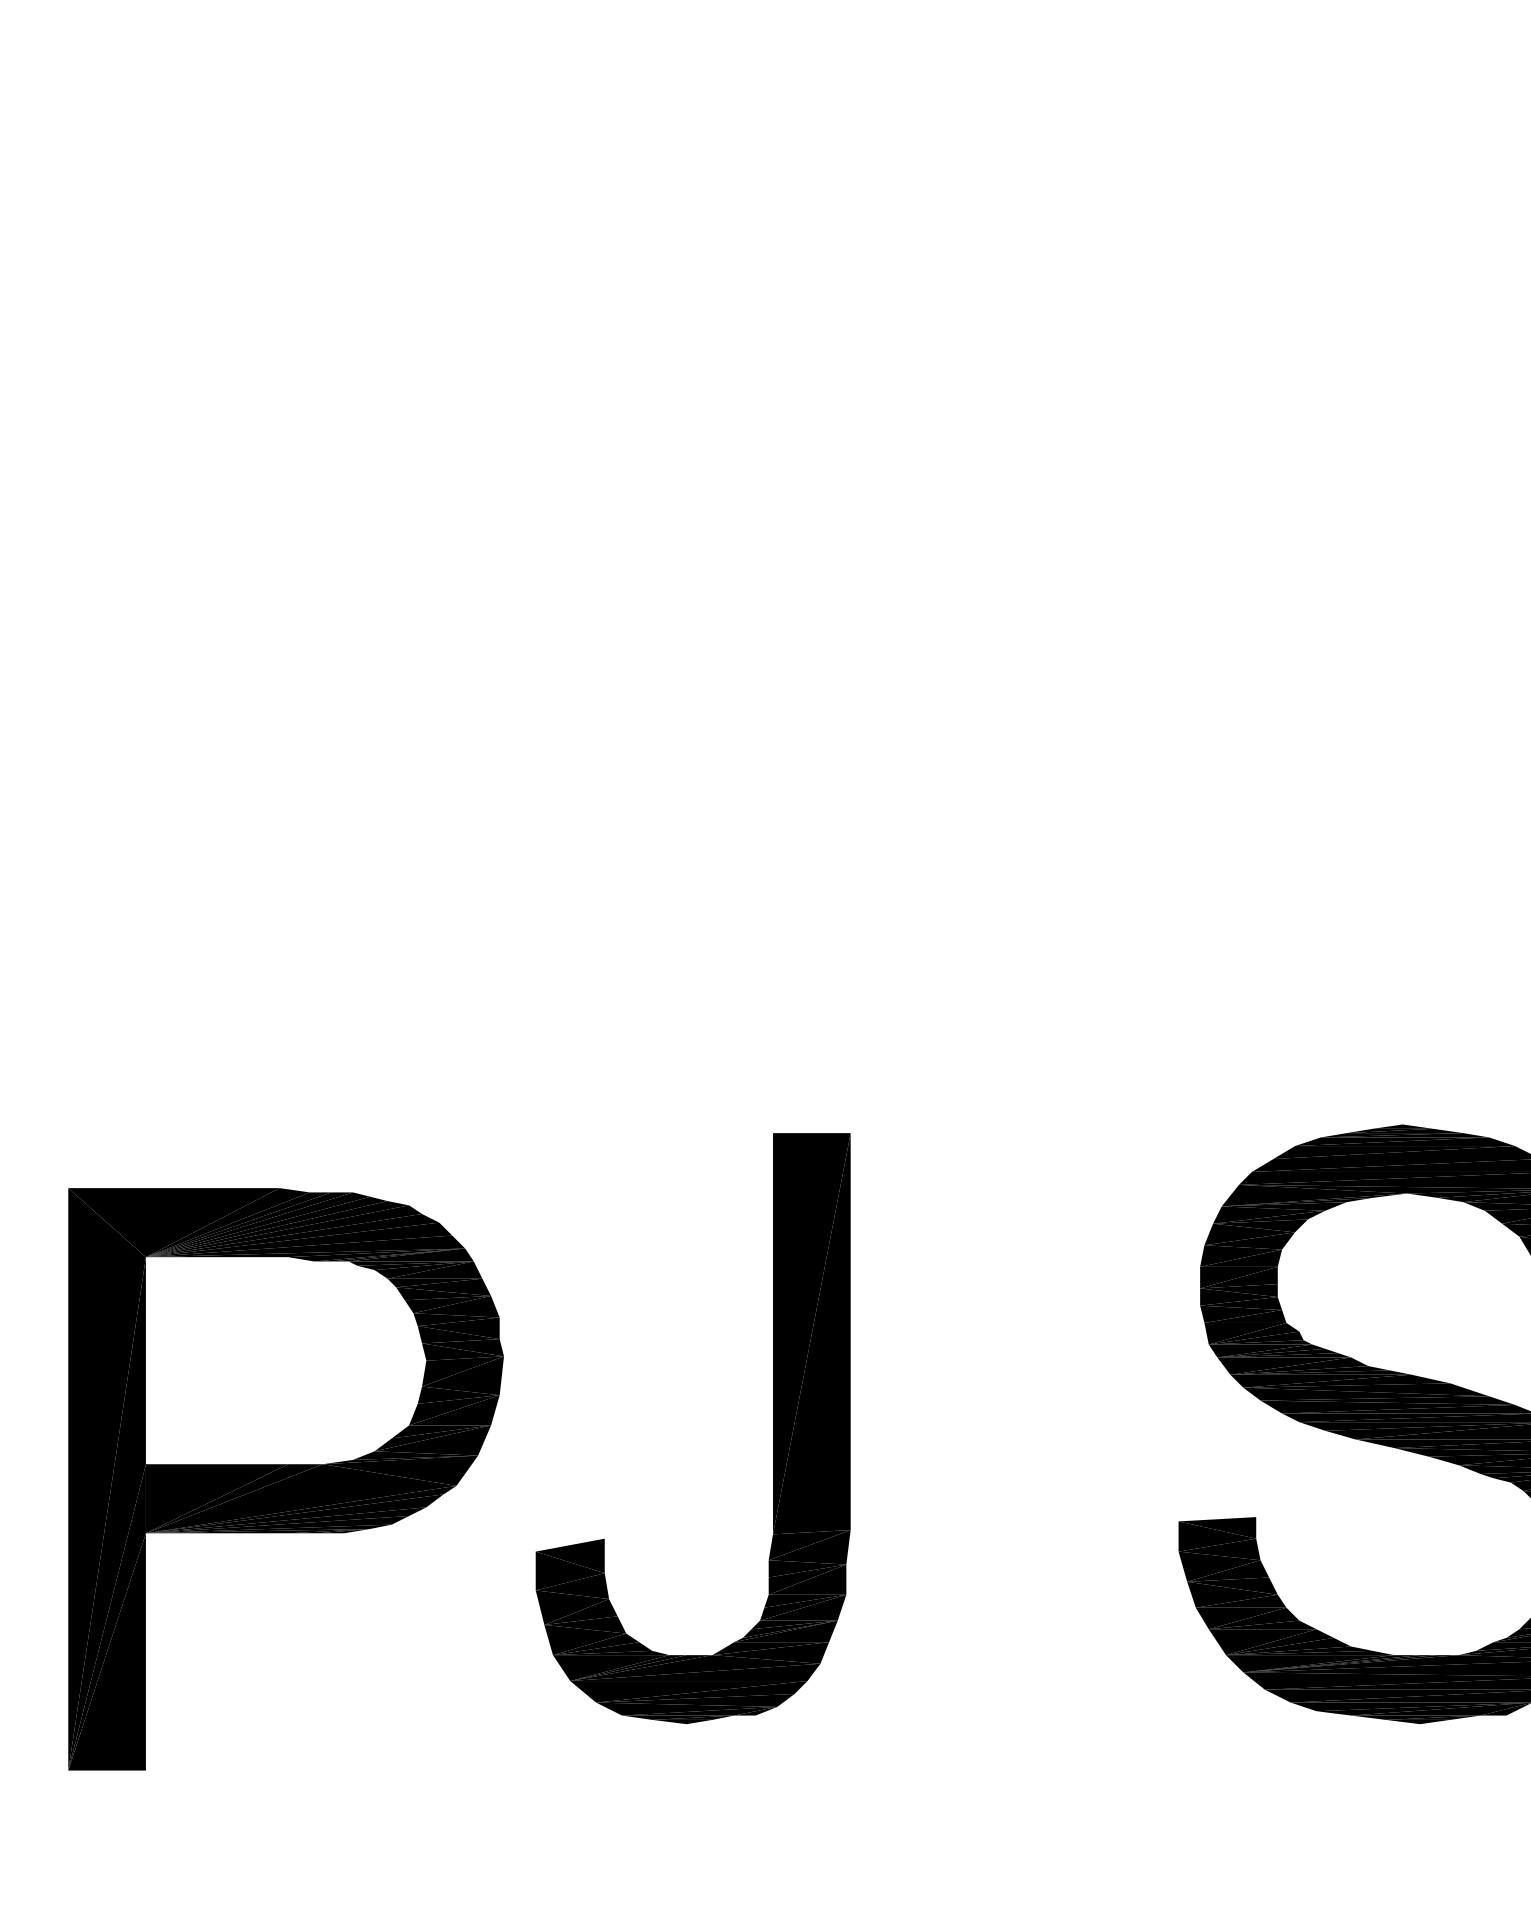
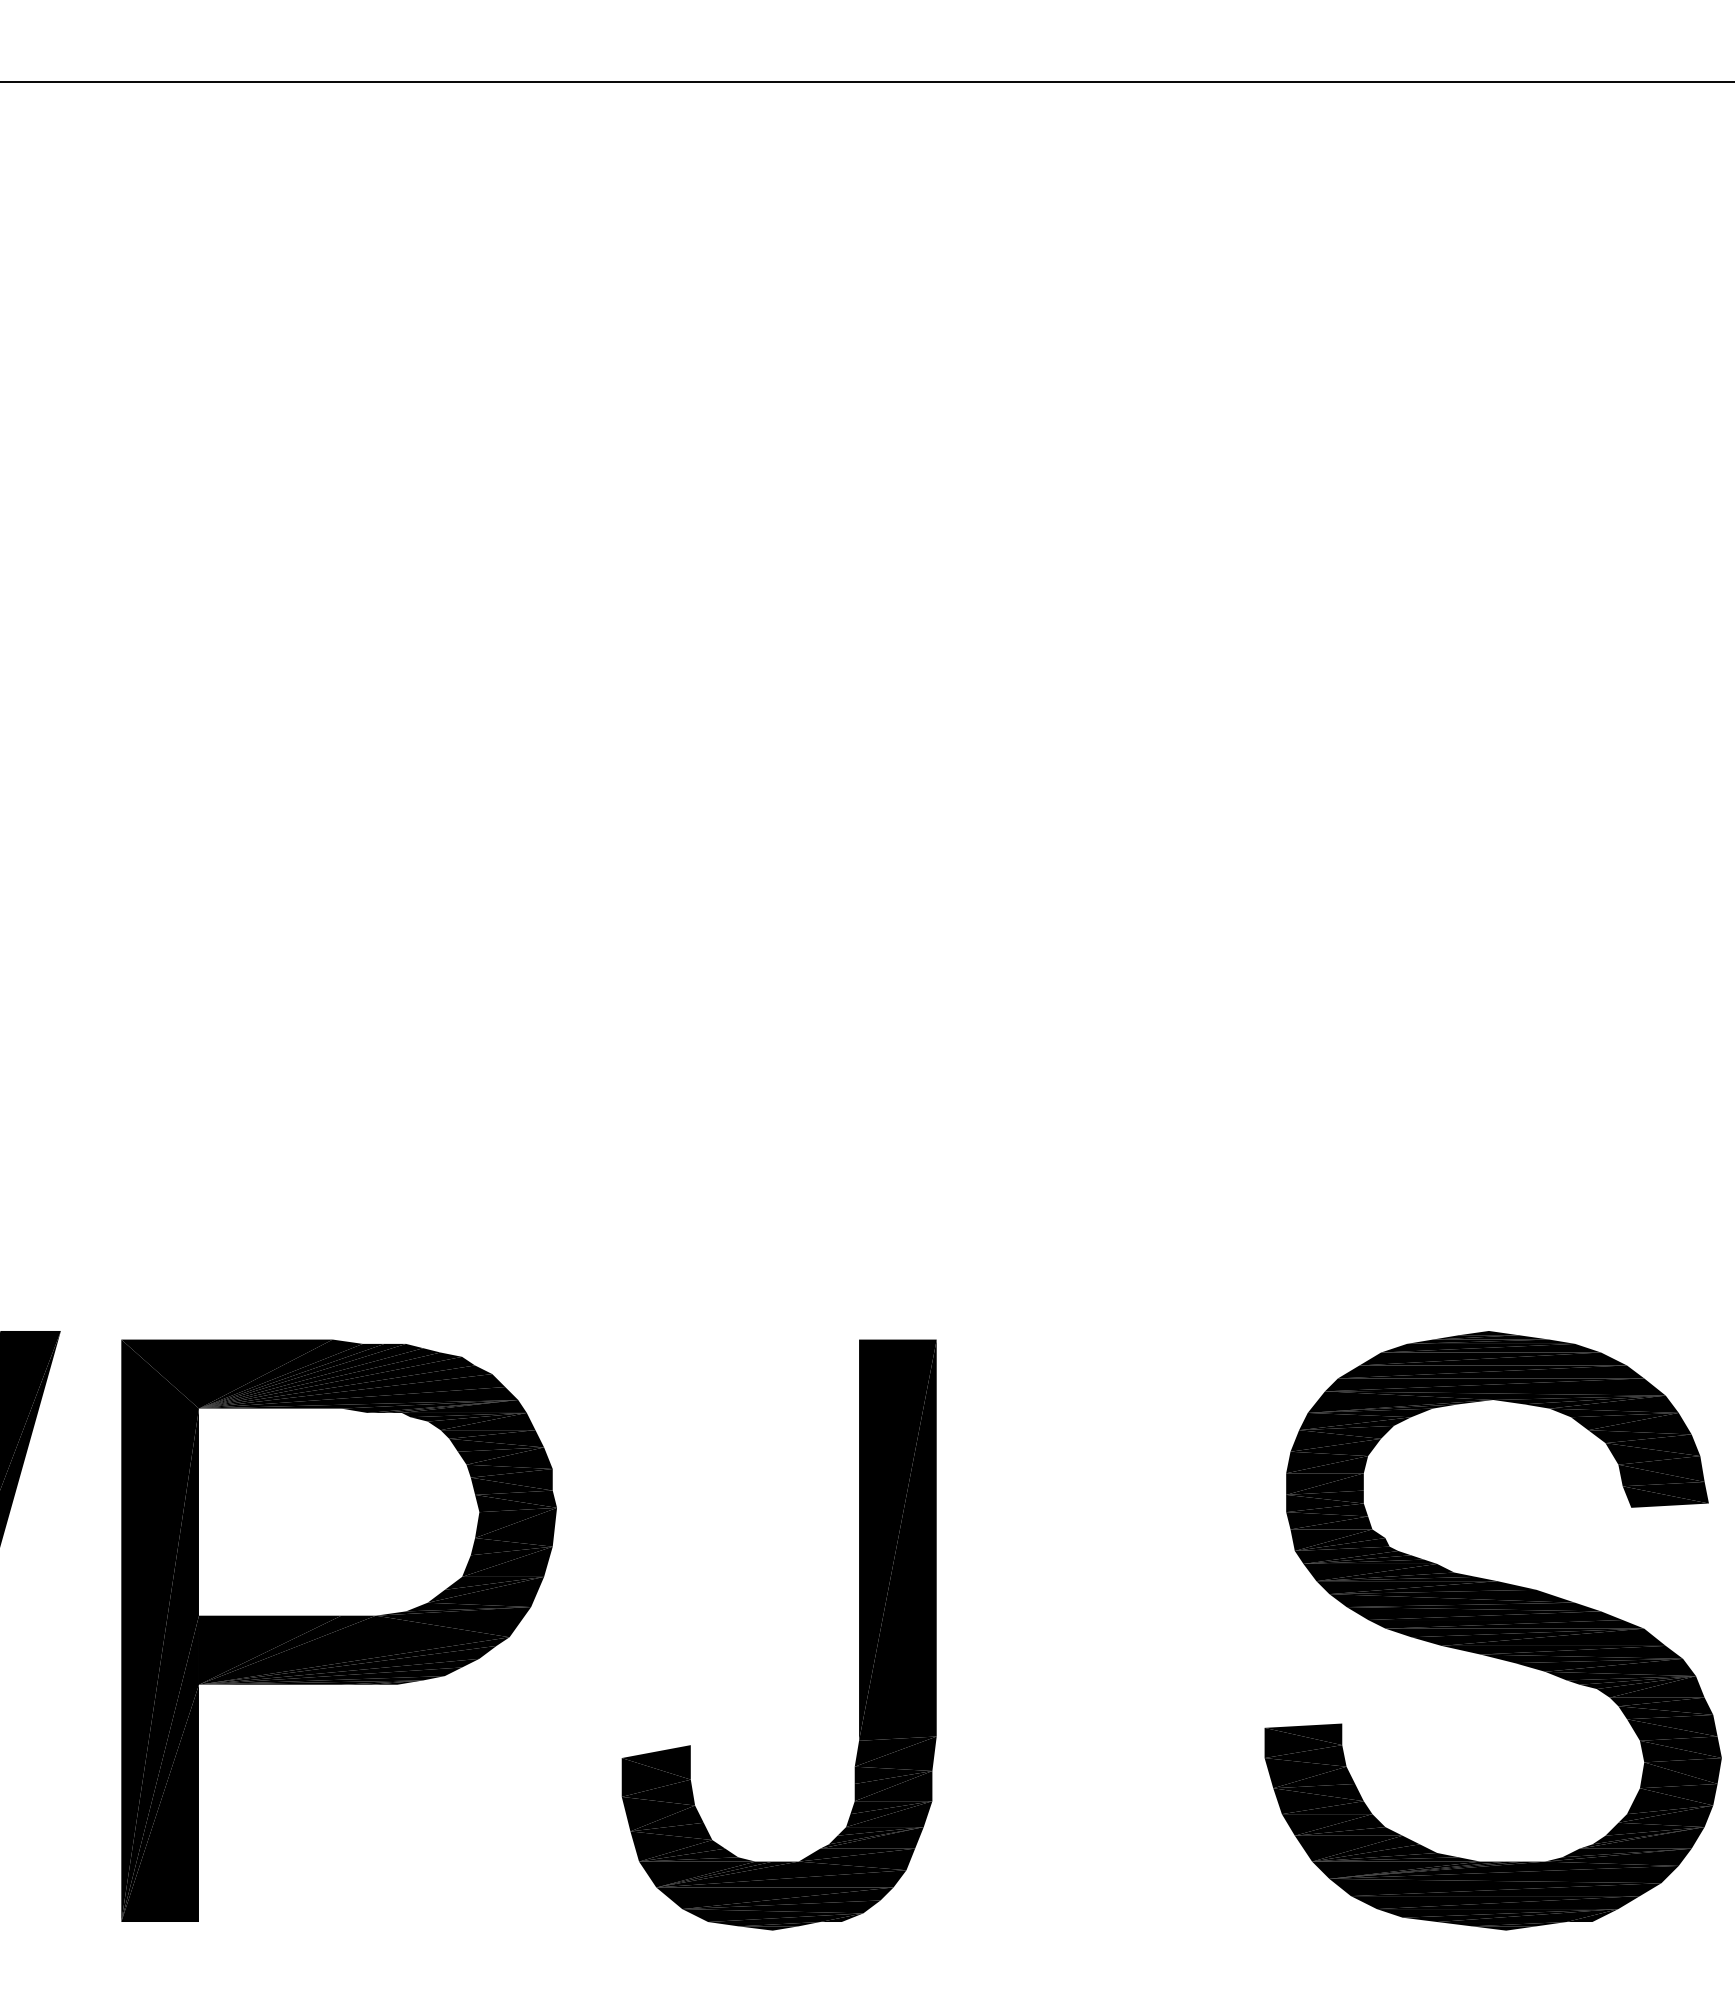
part: (285, 1479) -> (338, 1630), moved

